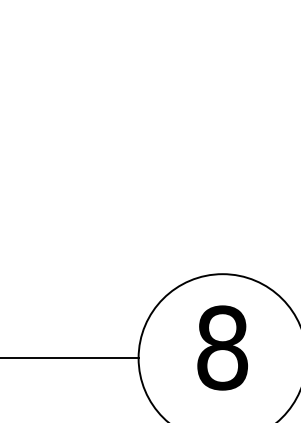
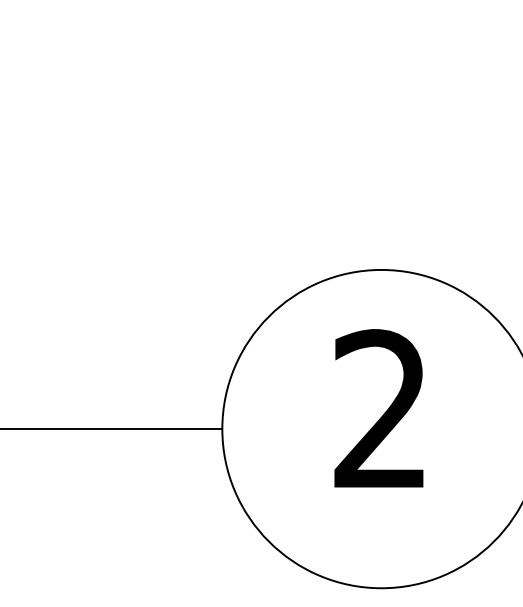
text: (222, 347) -> (381, 408), 8 -> 2

